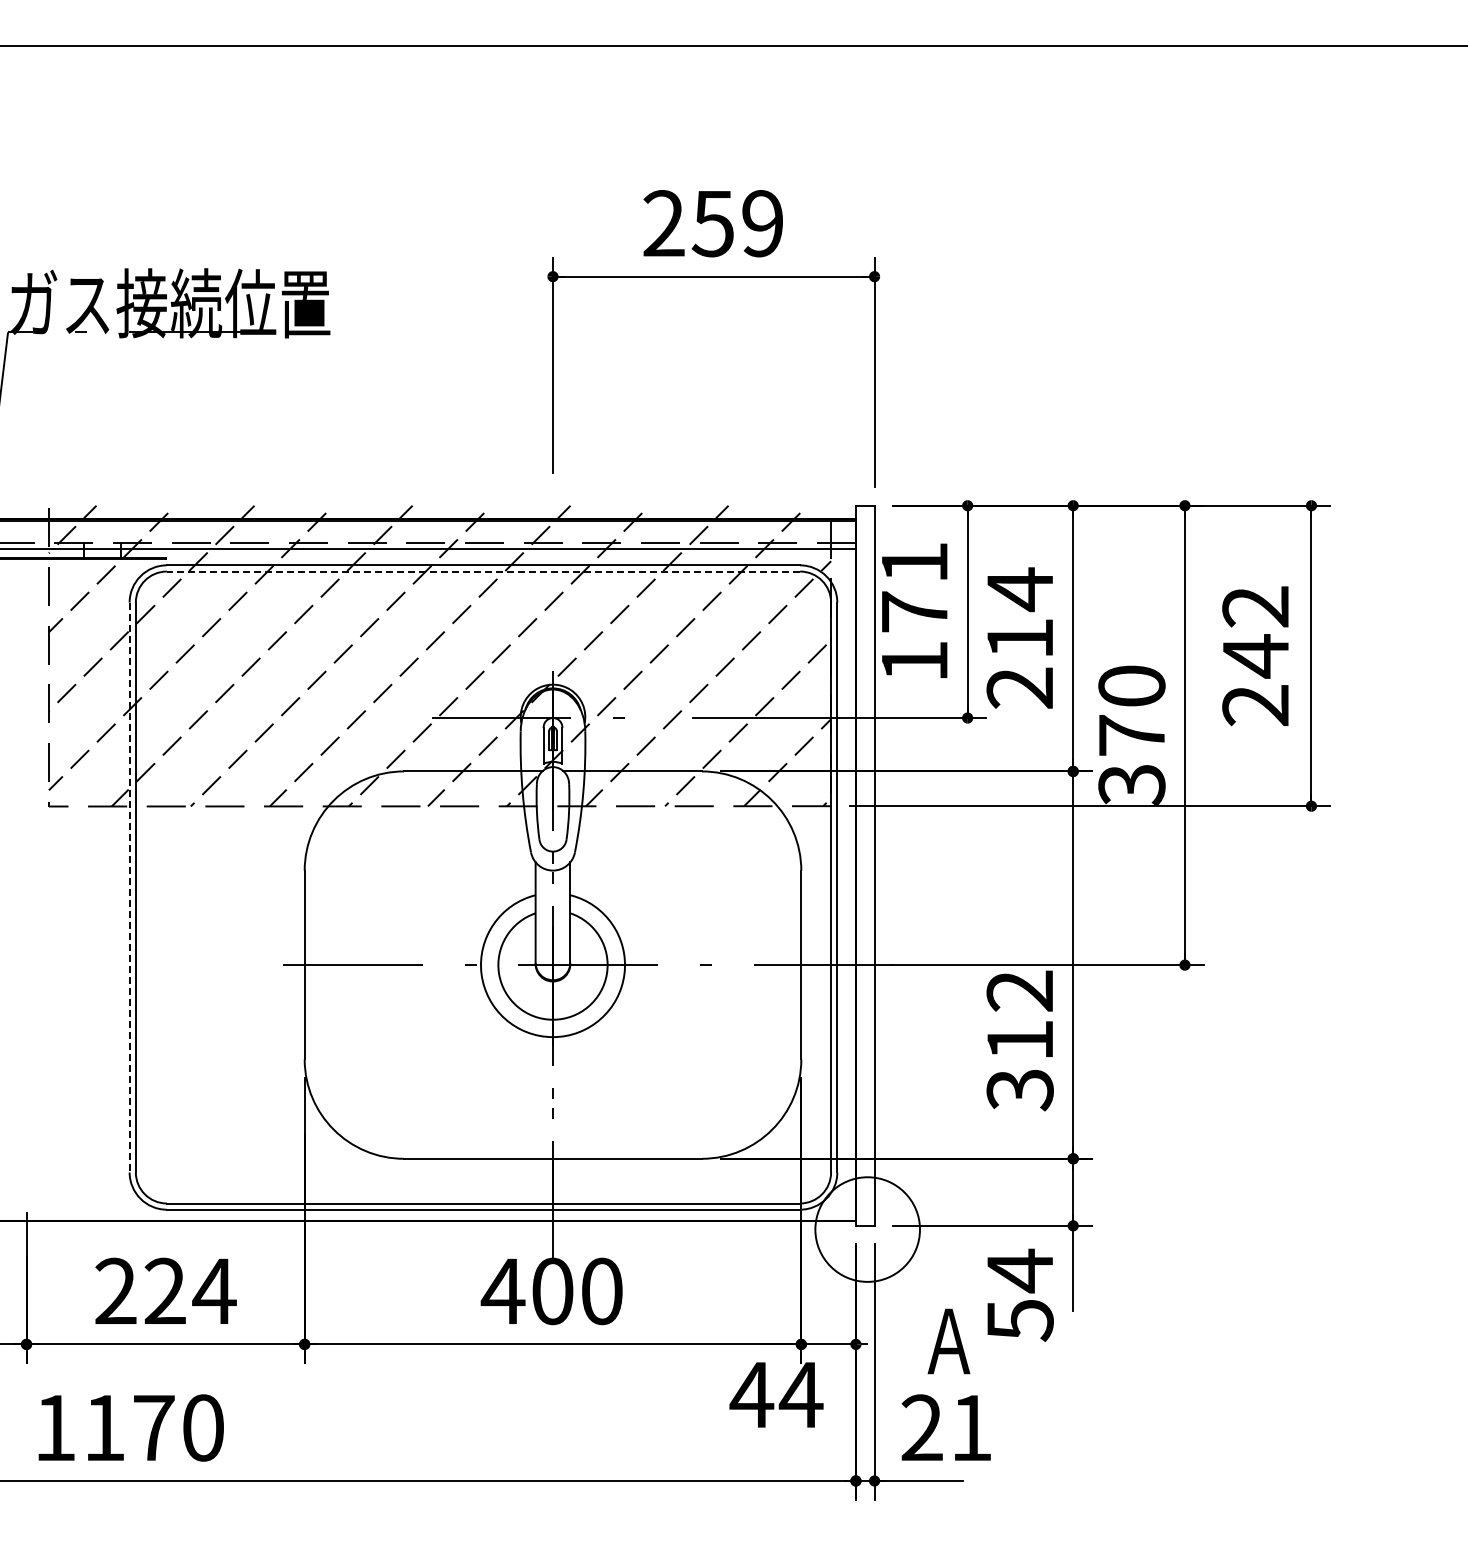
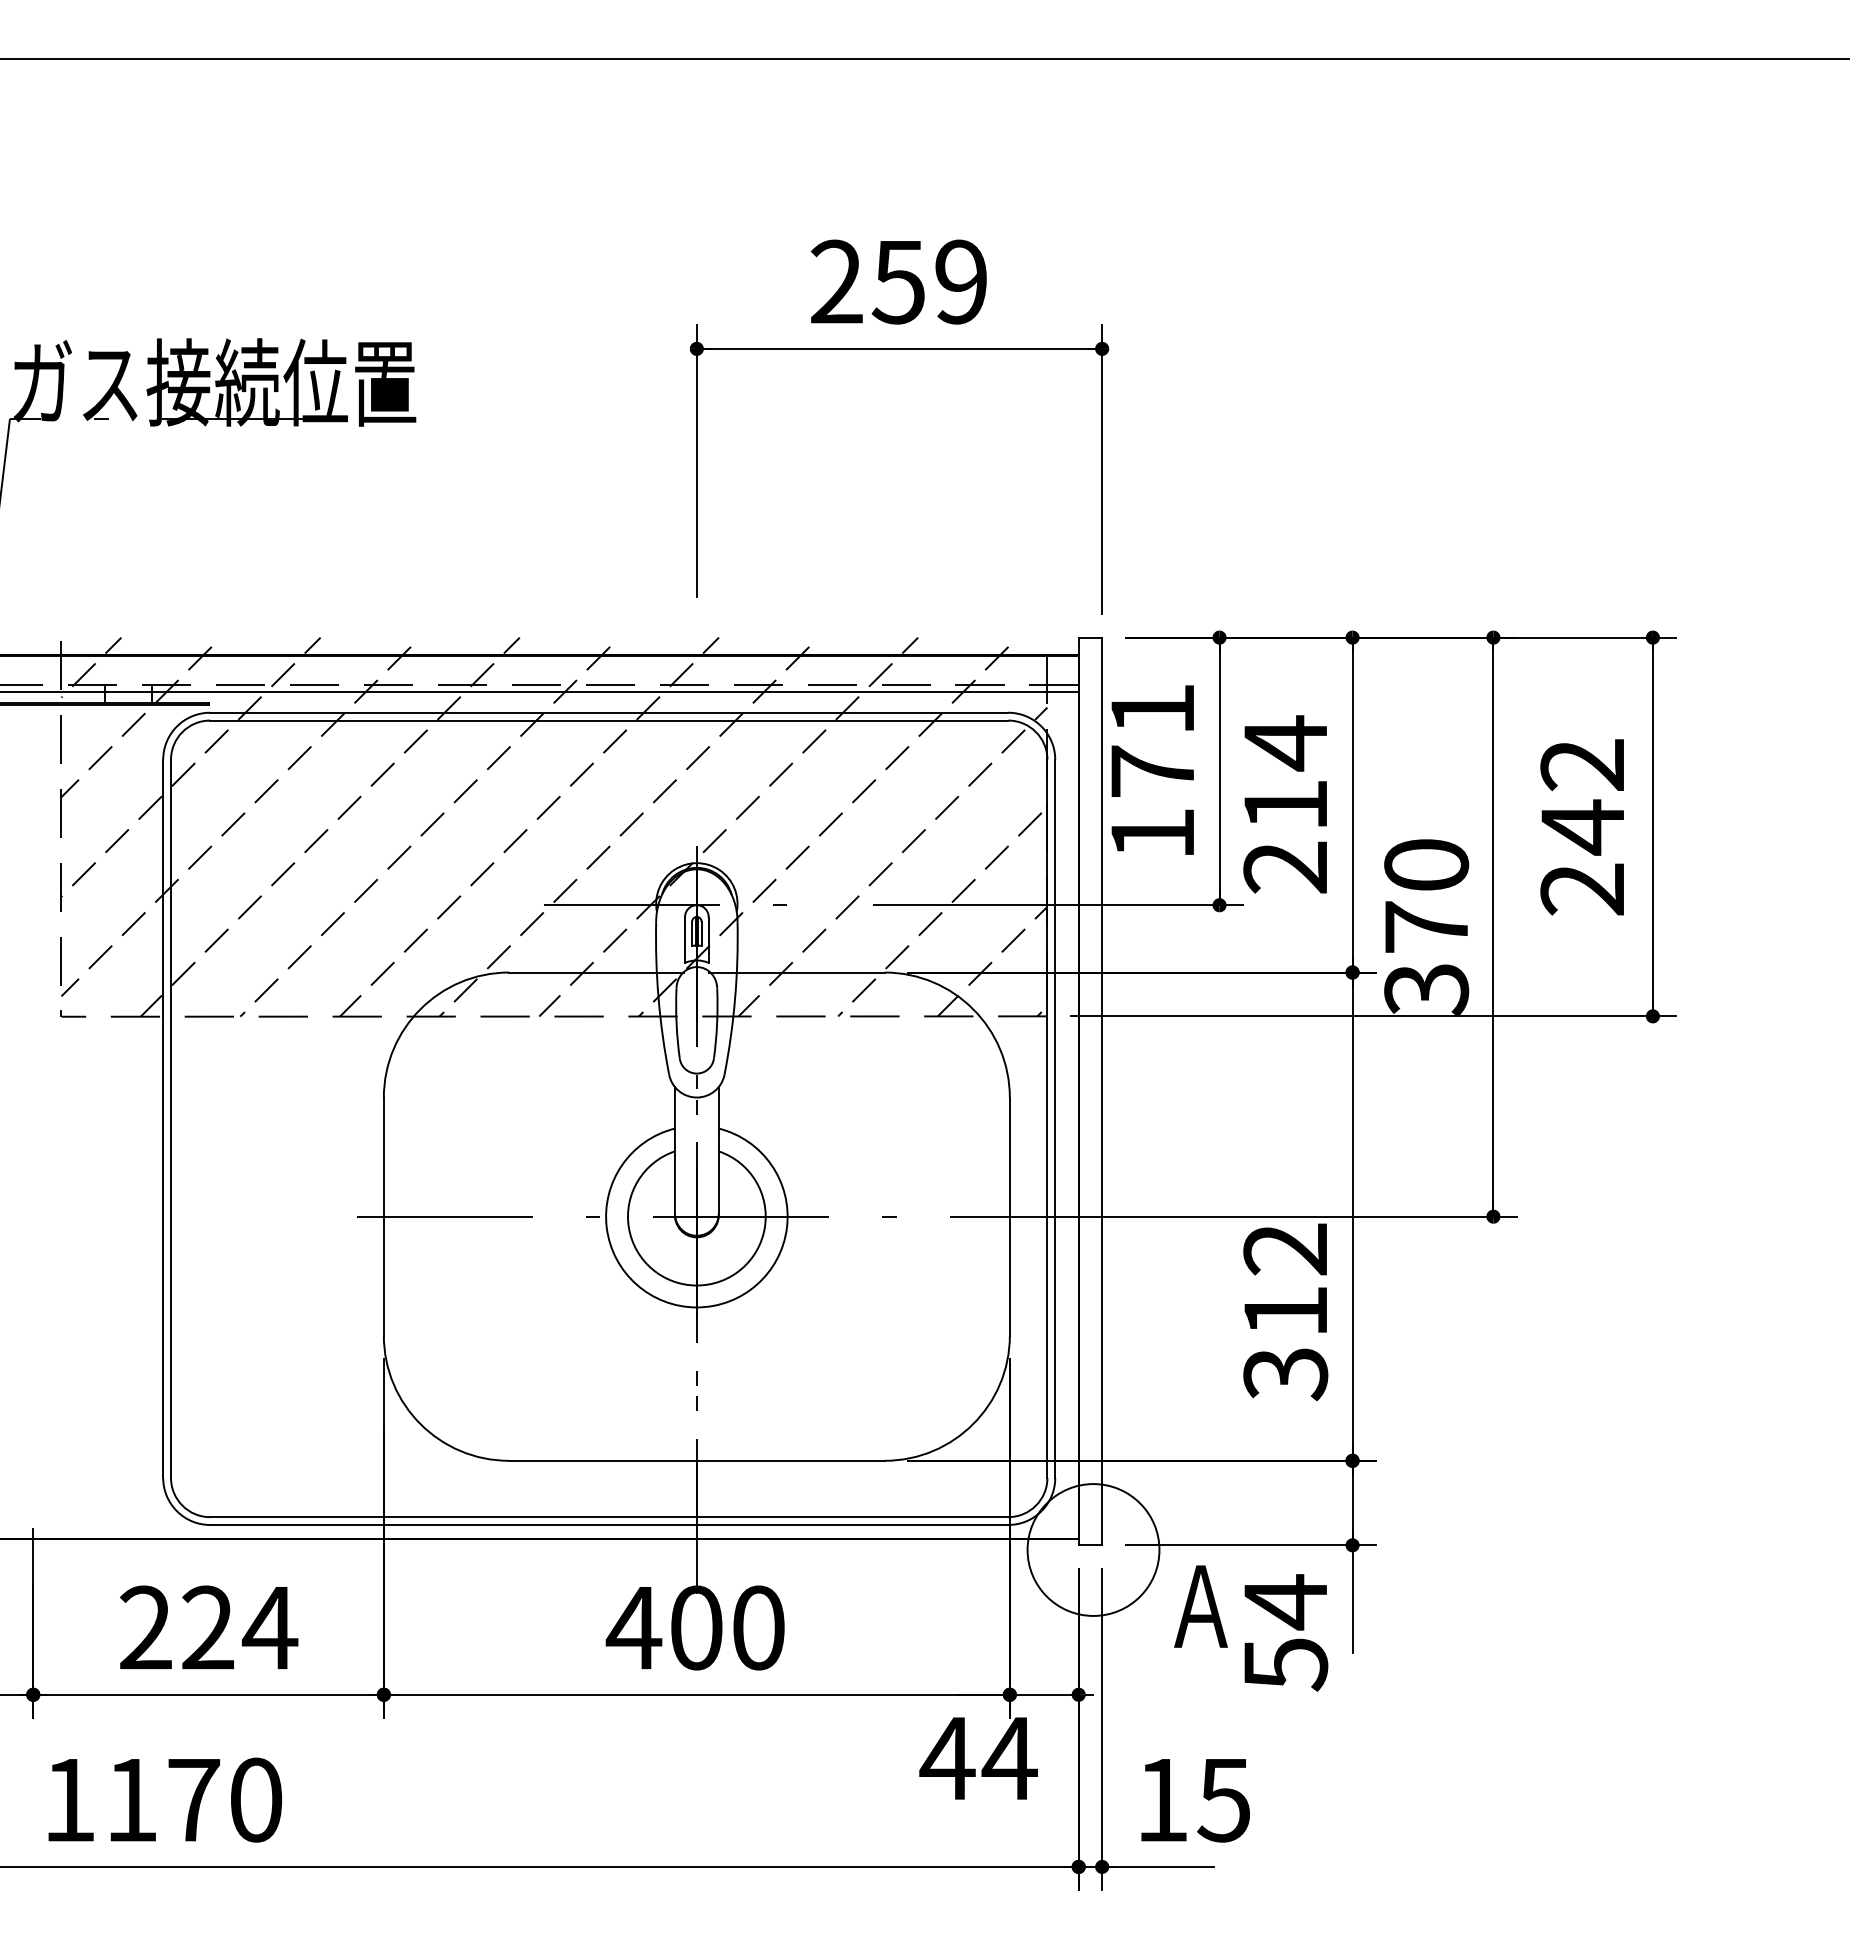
line: (483, 571) -> (609, 720), dashed -> solid
line: (129, 887) -> (163, 1118), dashed -> solid
text: (948, 1341) -> (1200, 1606), moved
text: (946, 1427) -> (1192, 1799), 21 -> 15

